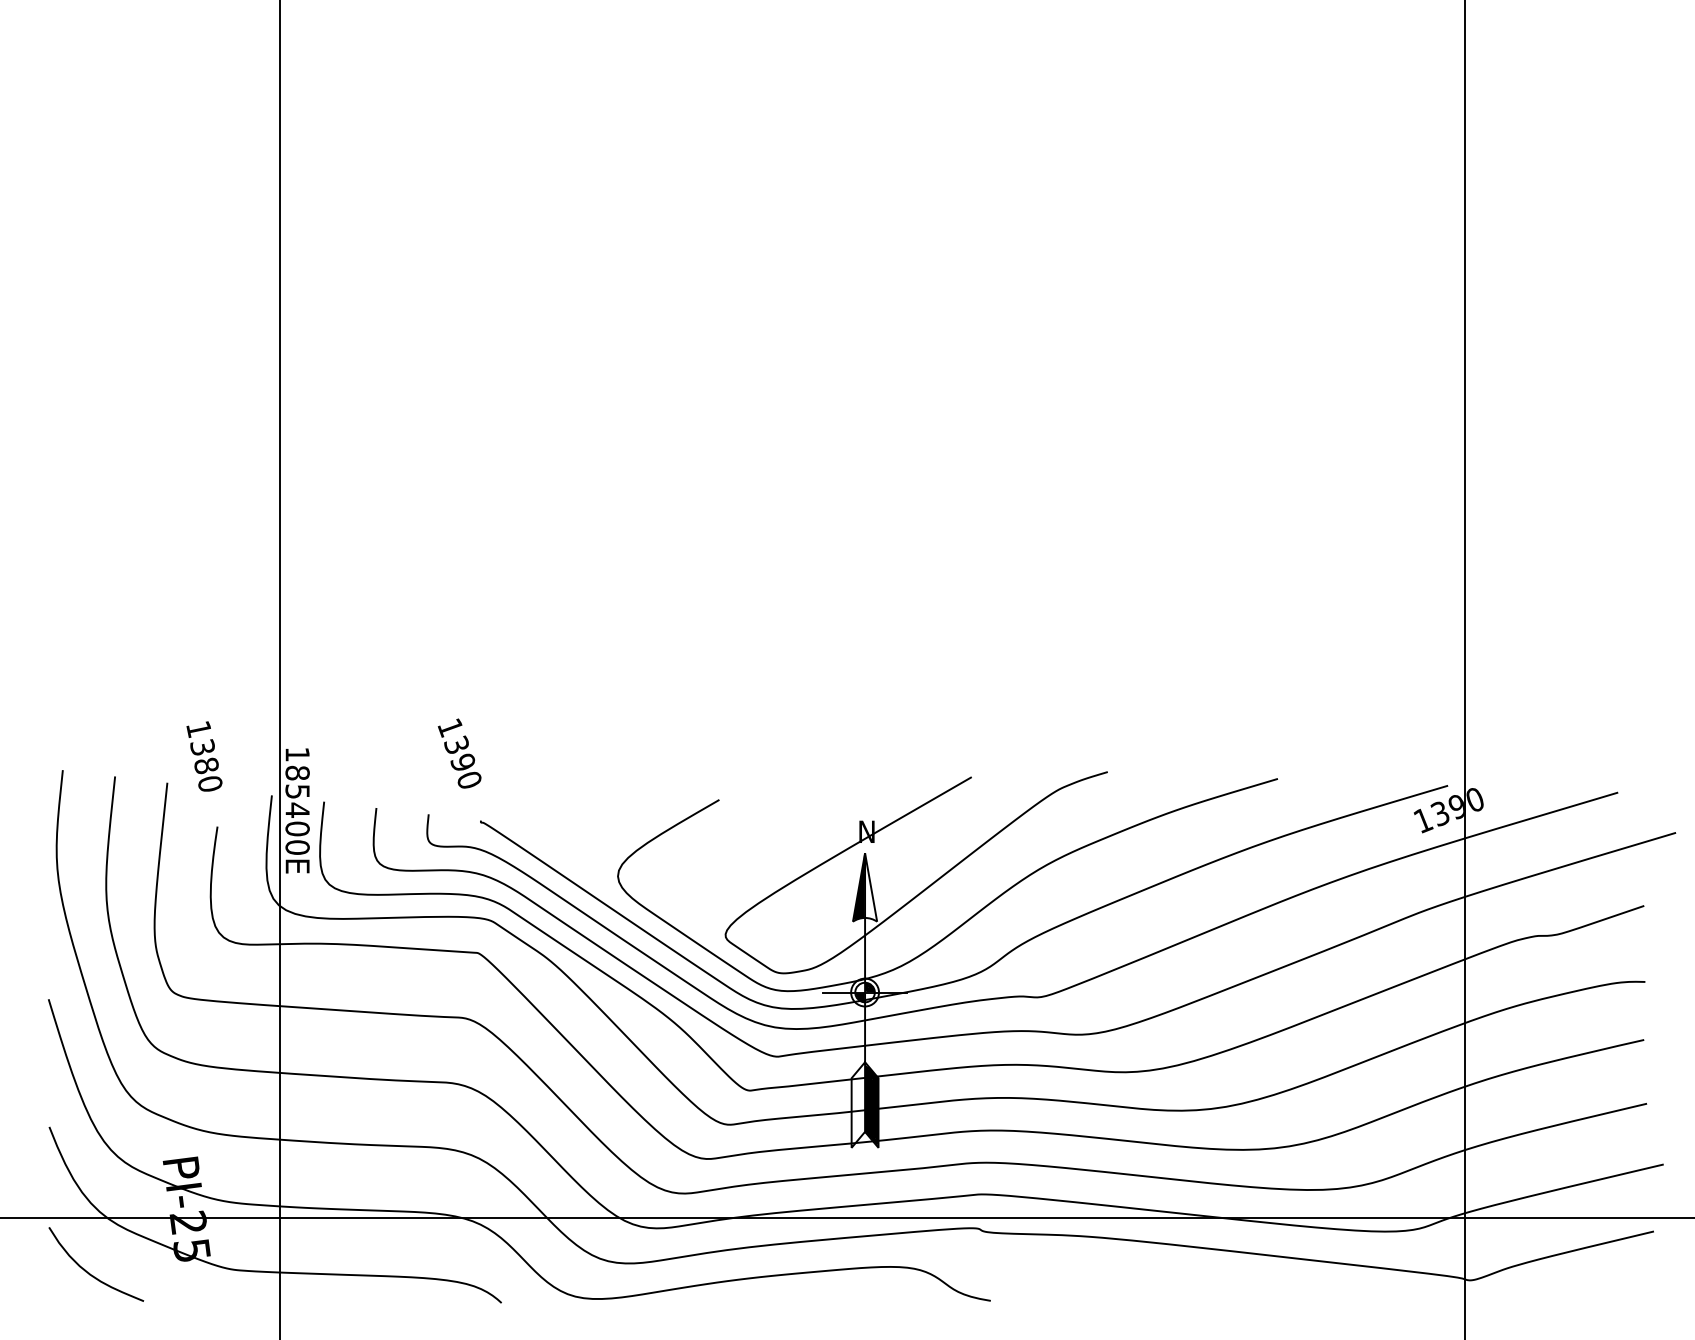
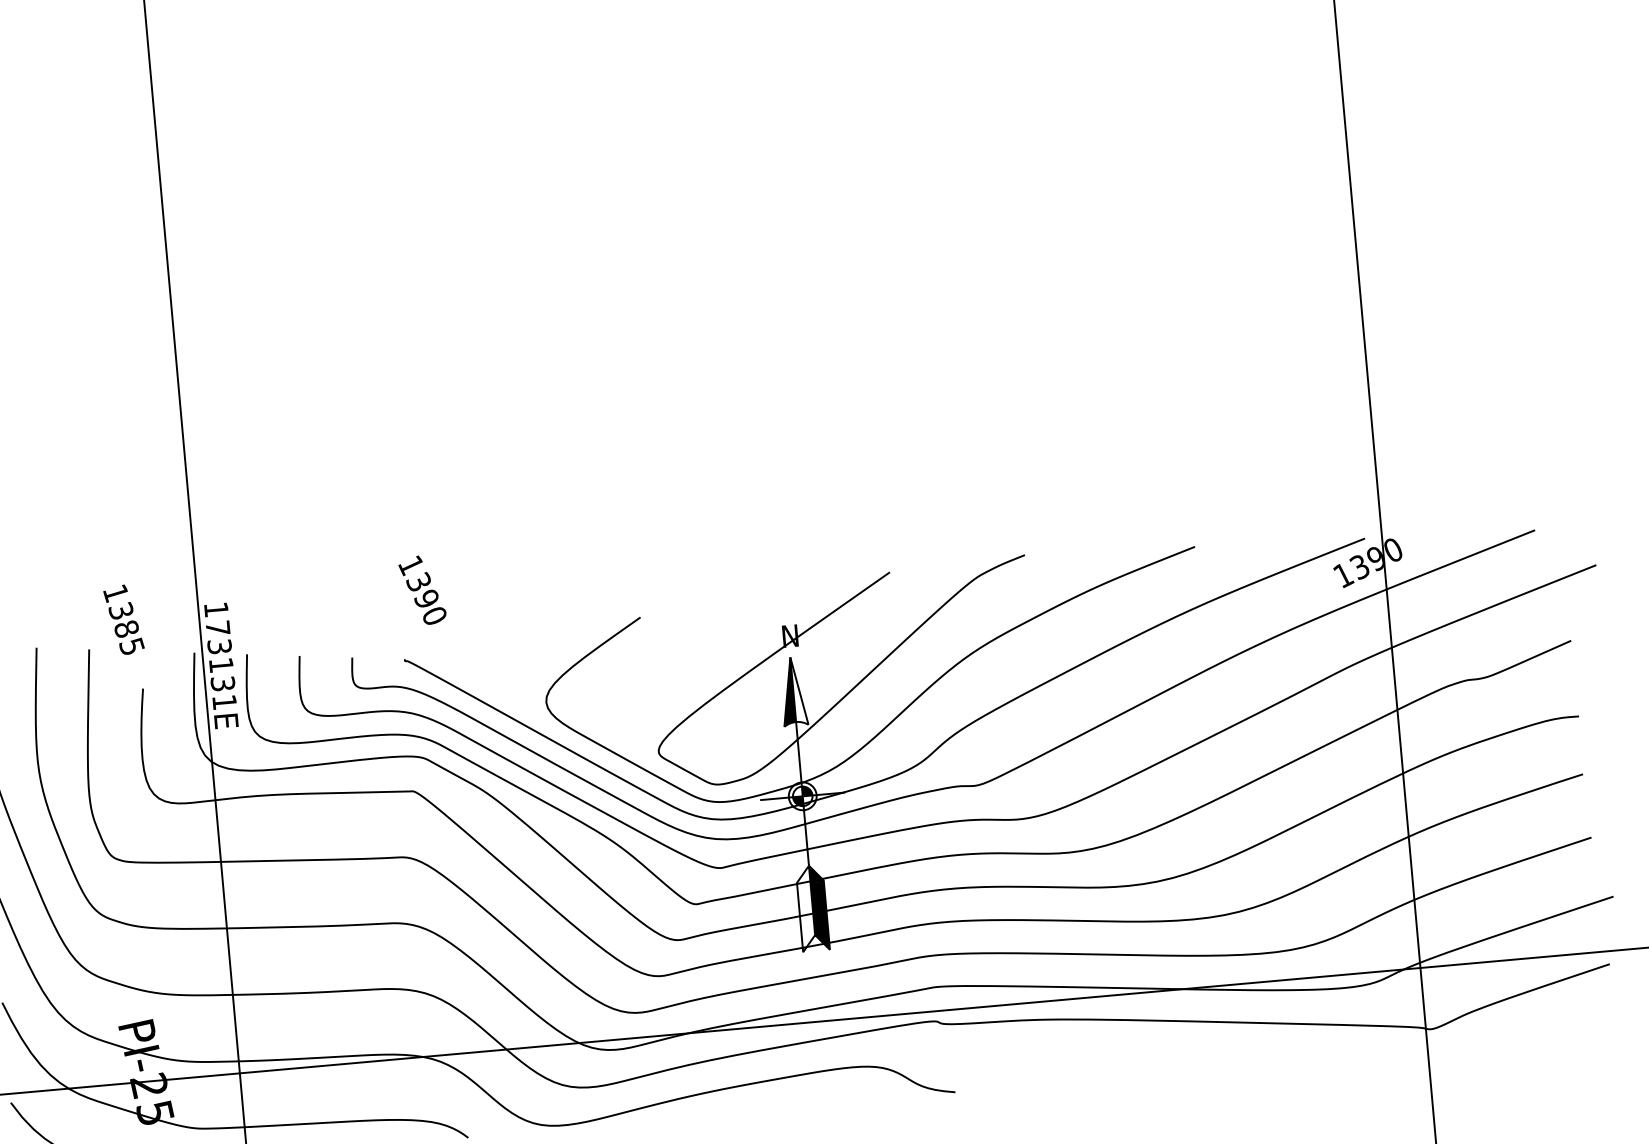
text: (459, 753) -> (422, 590), moved
text: (209, 783) -> (131, 646), 1380 -> 1385
text: (297, 809) -> (221, 664), 185400E -> 173131E

